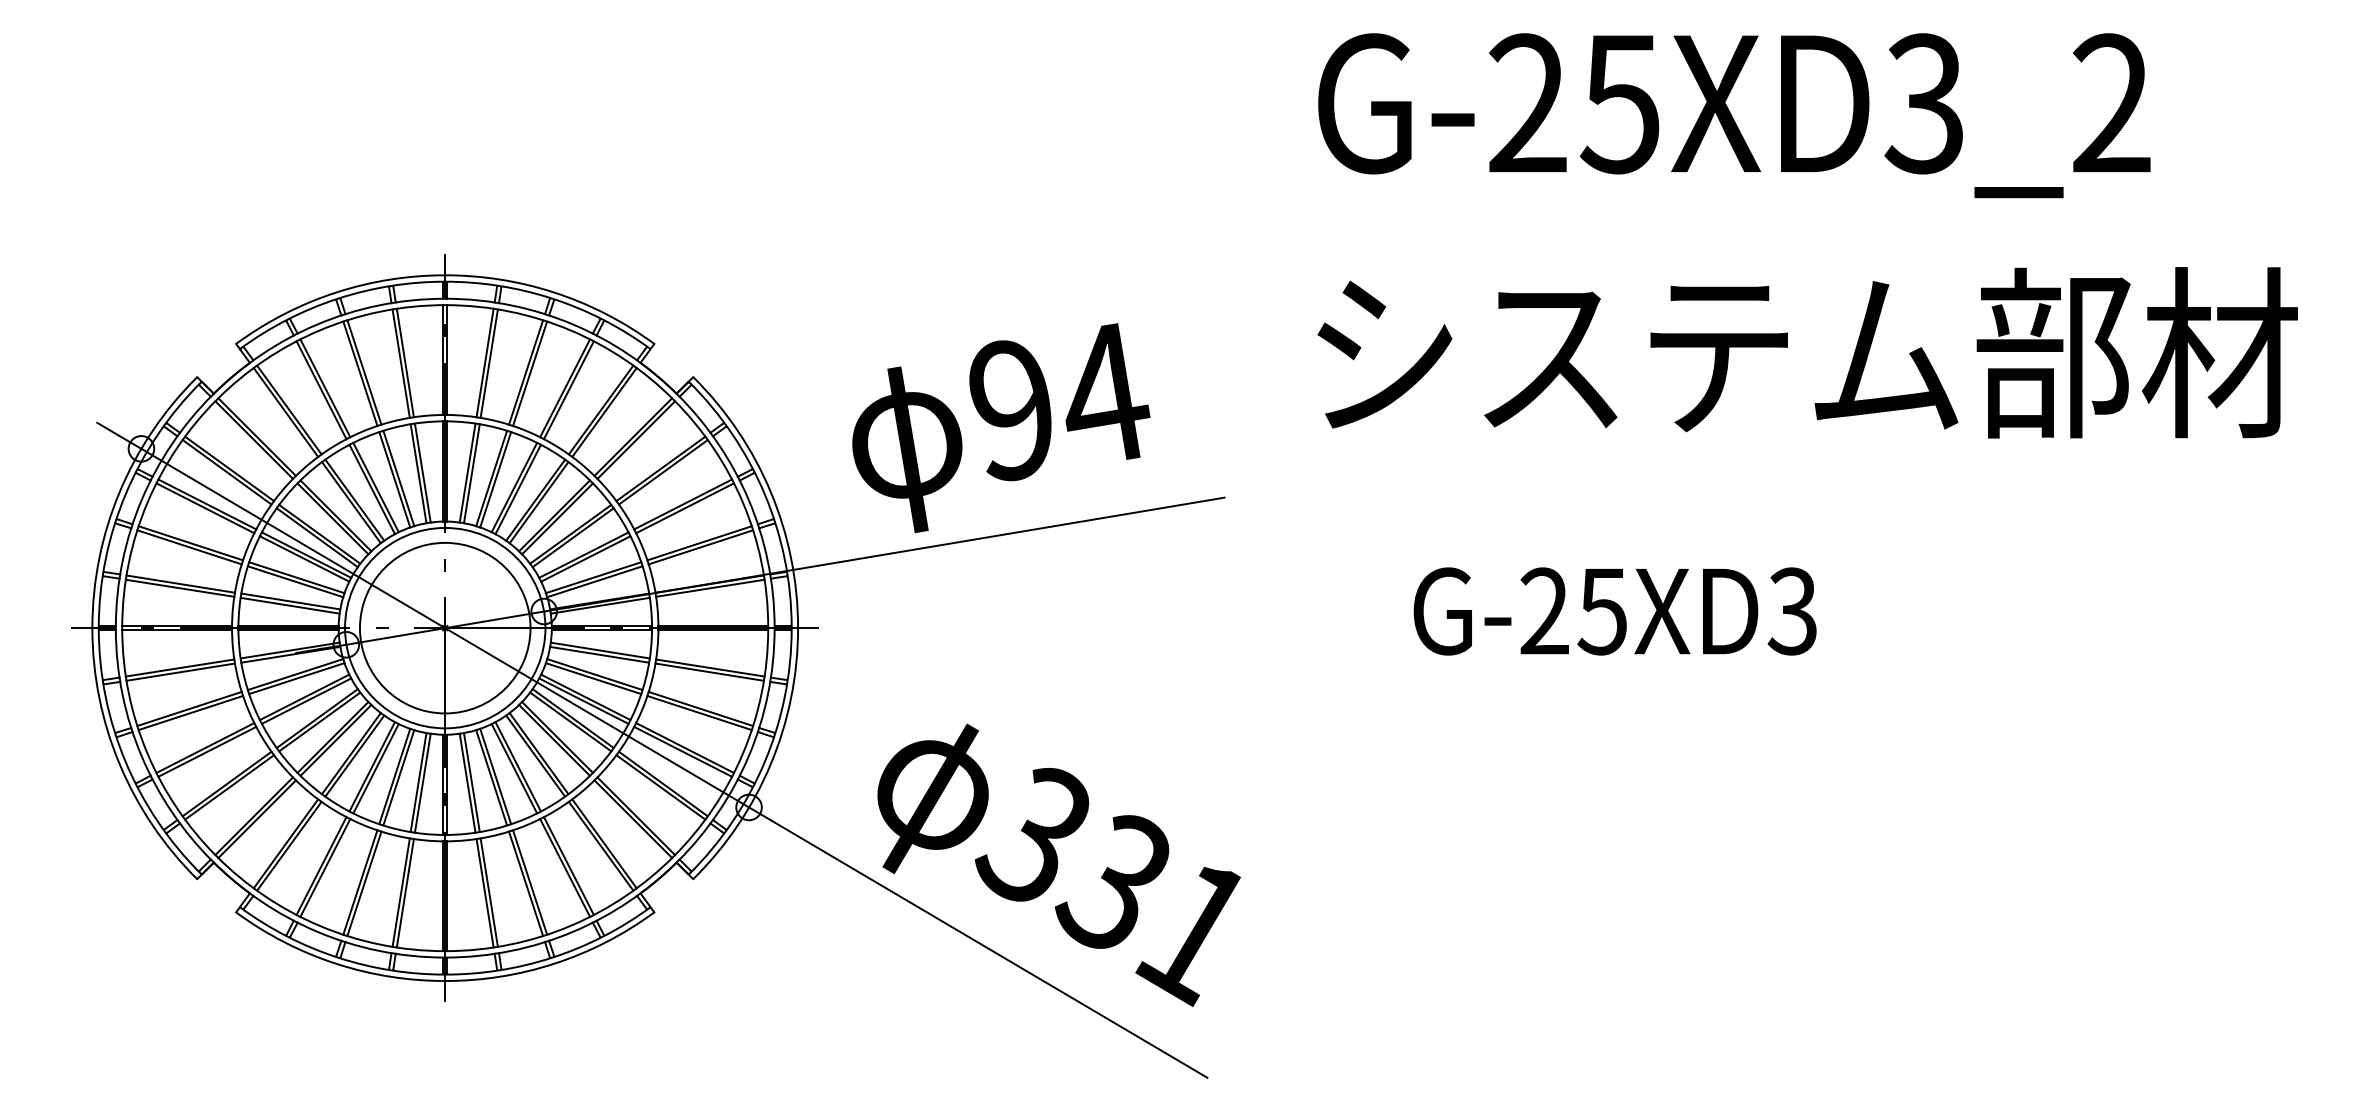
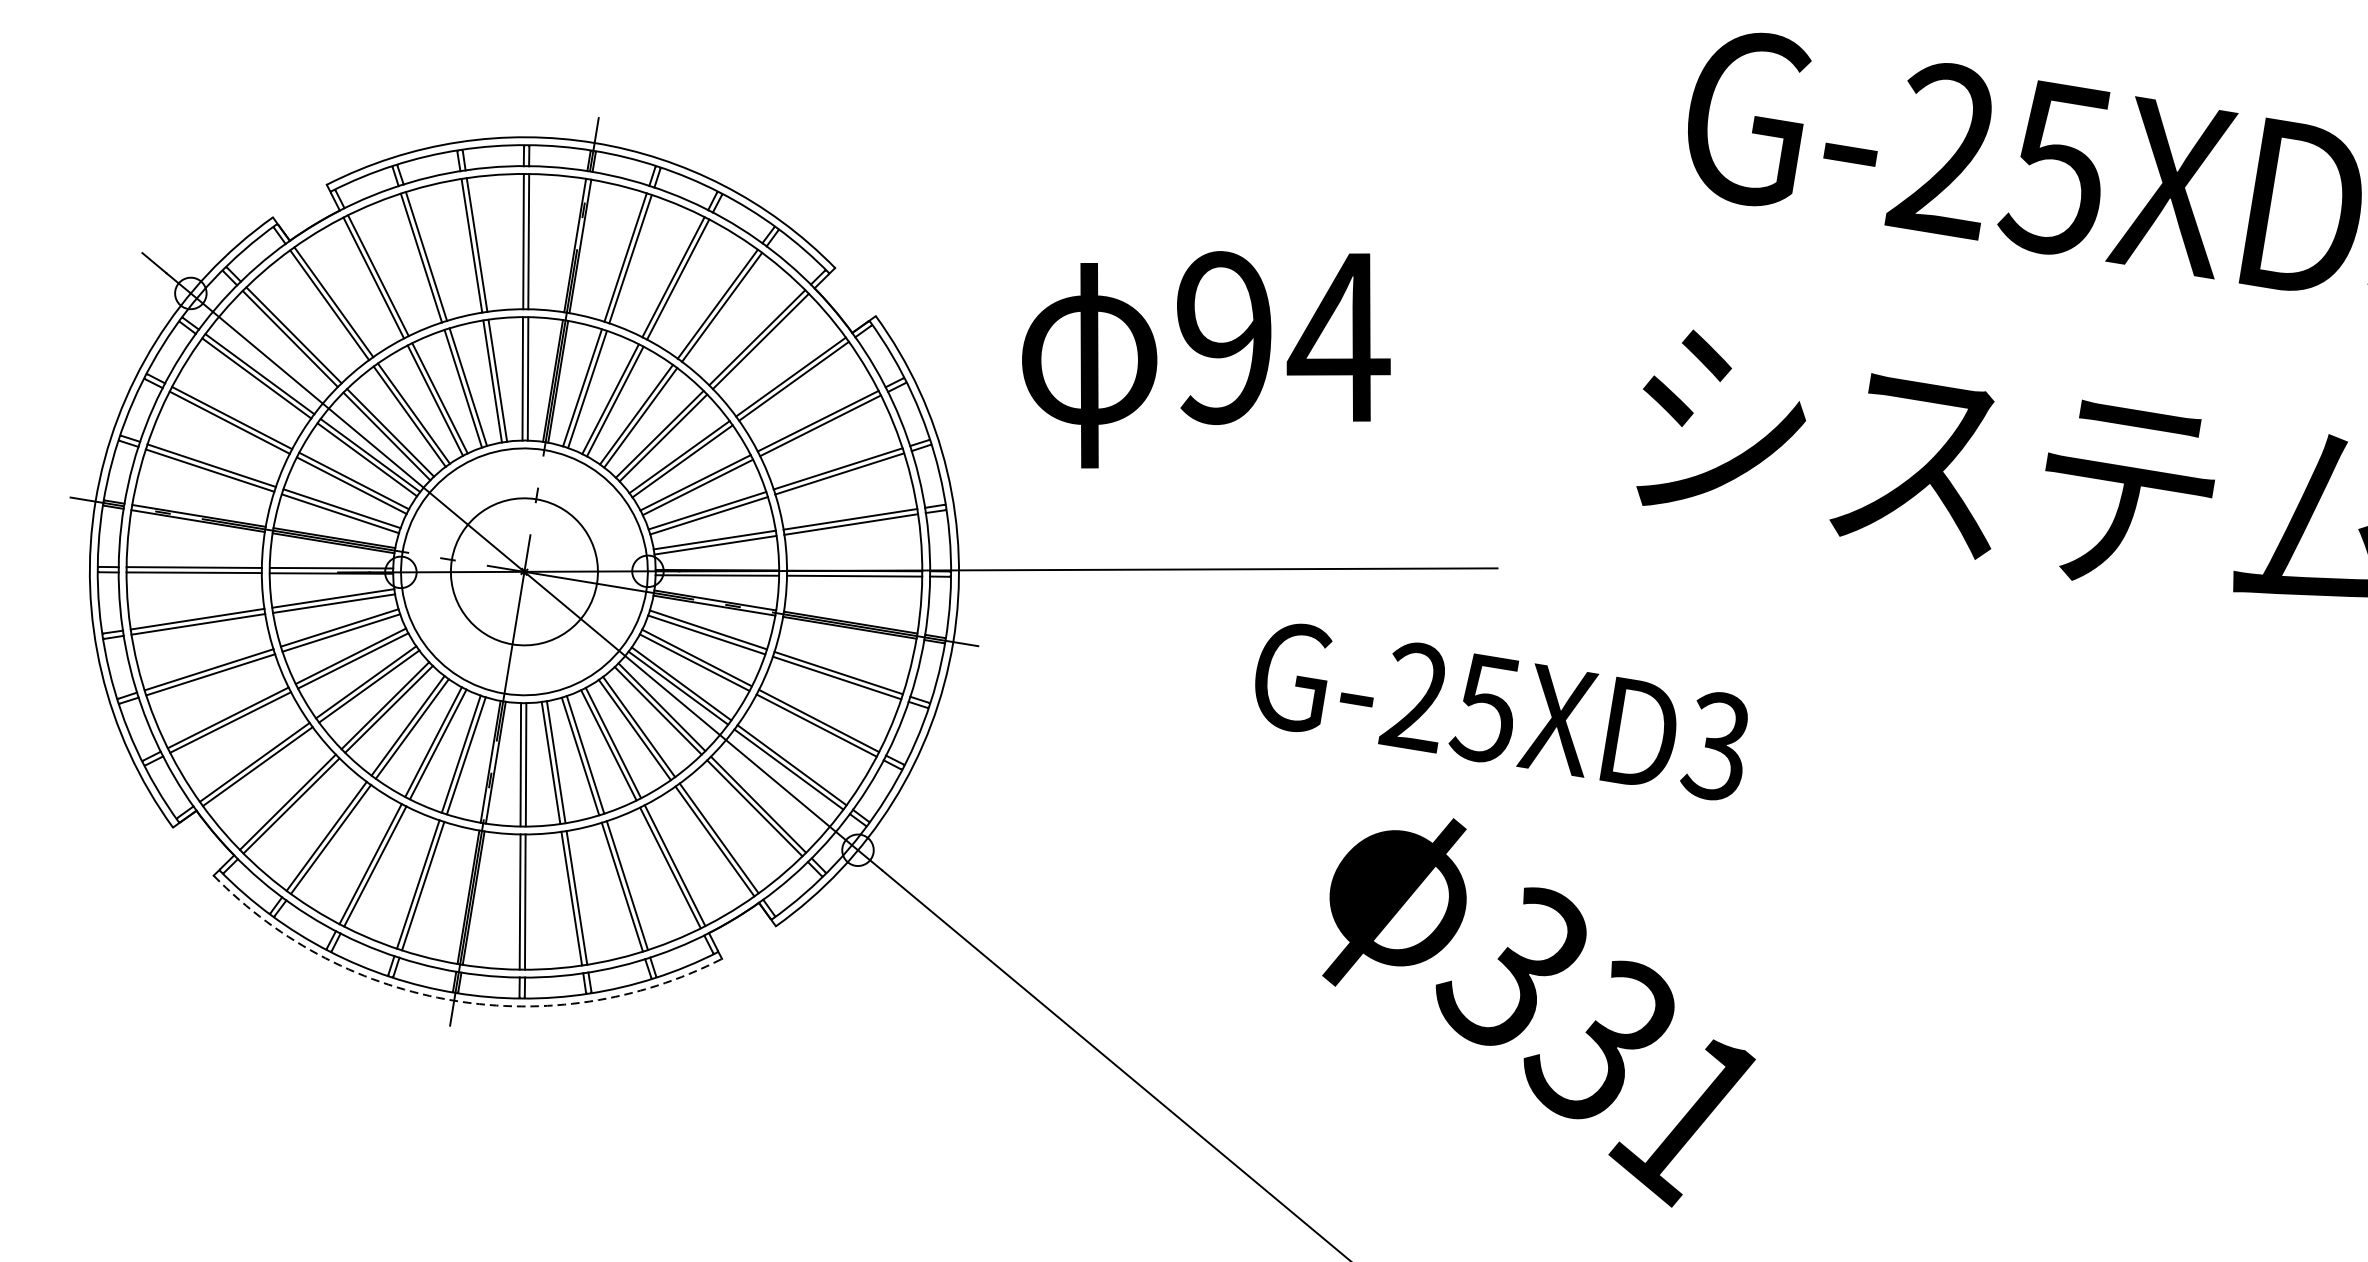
text: (1001, 428) -> (1207, 358), moved
text: (1614, 611) -> (1500, 710), moved
circle: (444, 627) -> (523, 570), size x0.7
text: (1058, 864) -> (1536, 1007), moved
arc: (445, 981) -> (454, 1001), solid -> dashed

